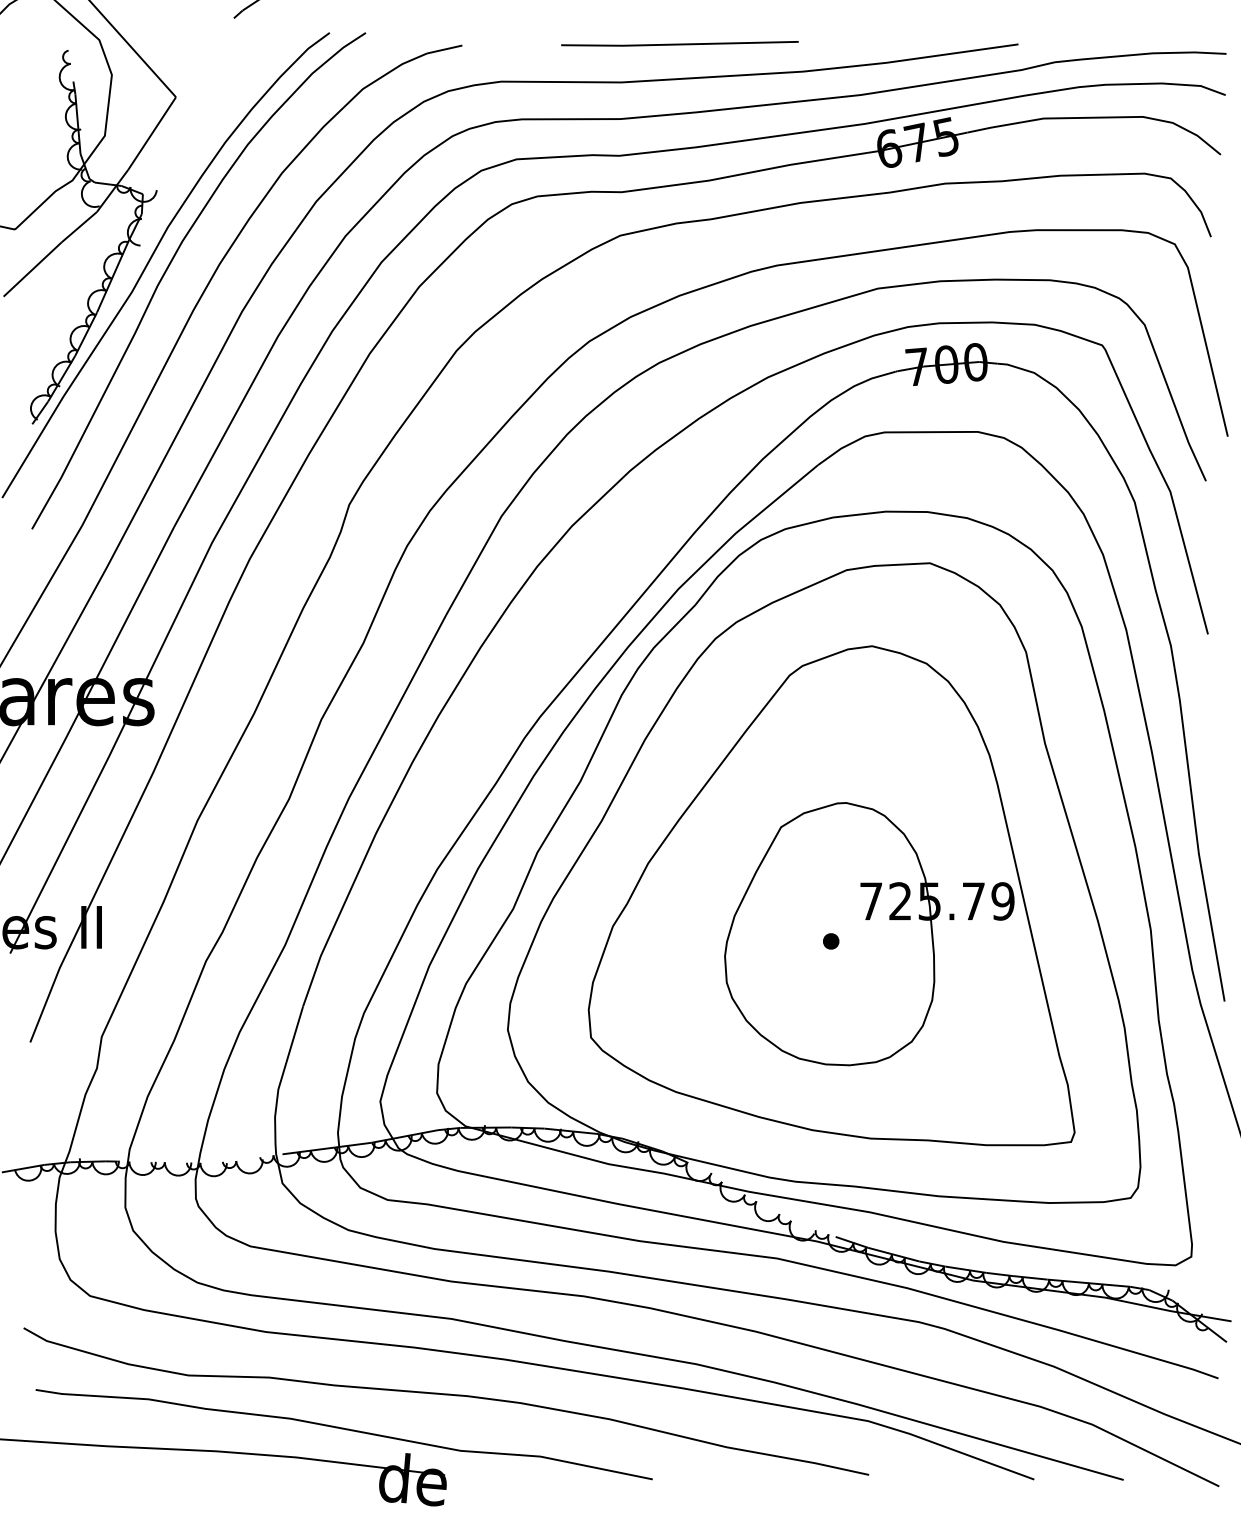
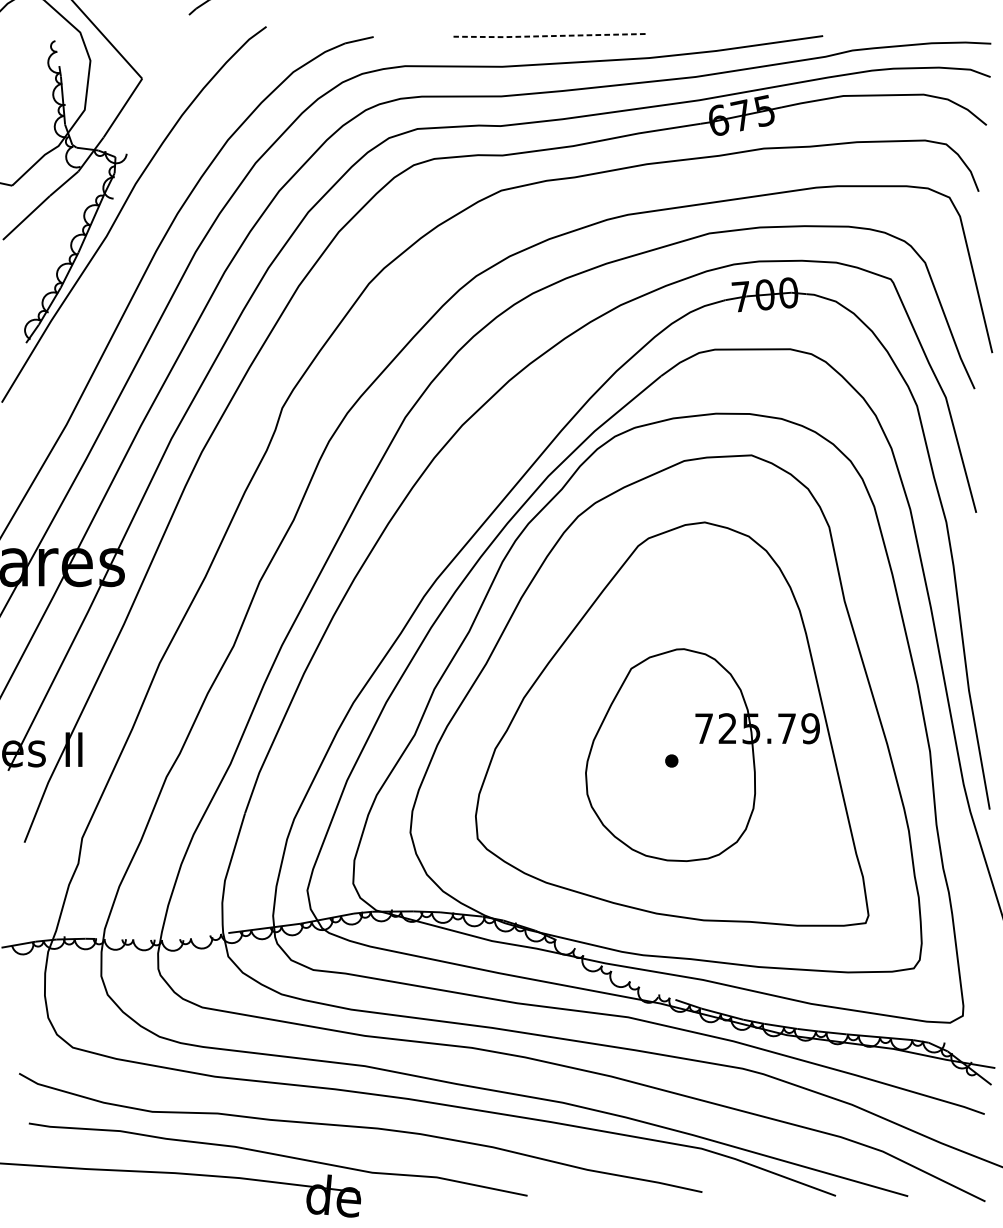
line: (679, 44) -> (549, 36), solid -> dashed
curve: (170, 265) -> (137, 214), removed

